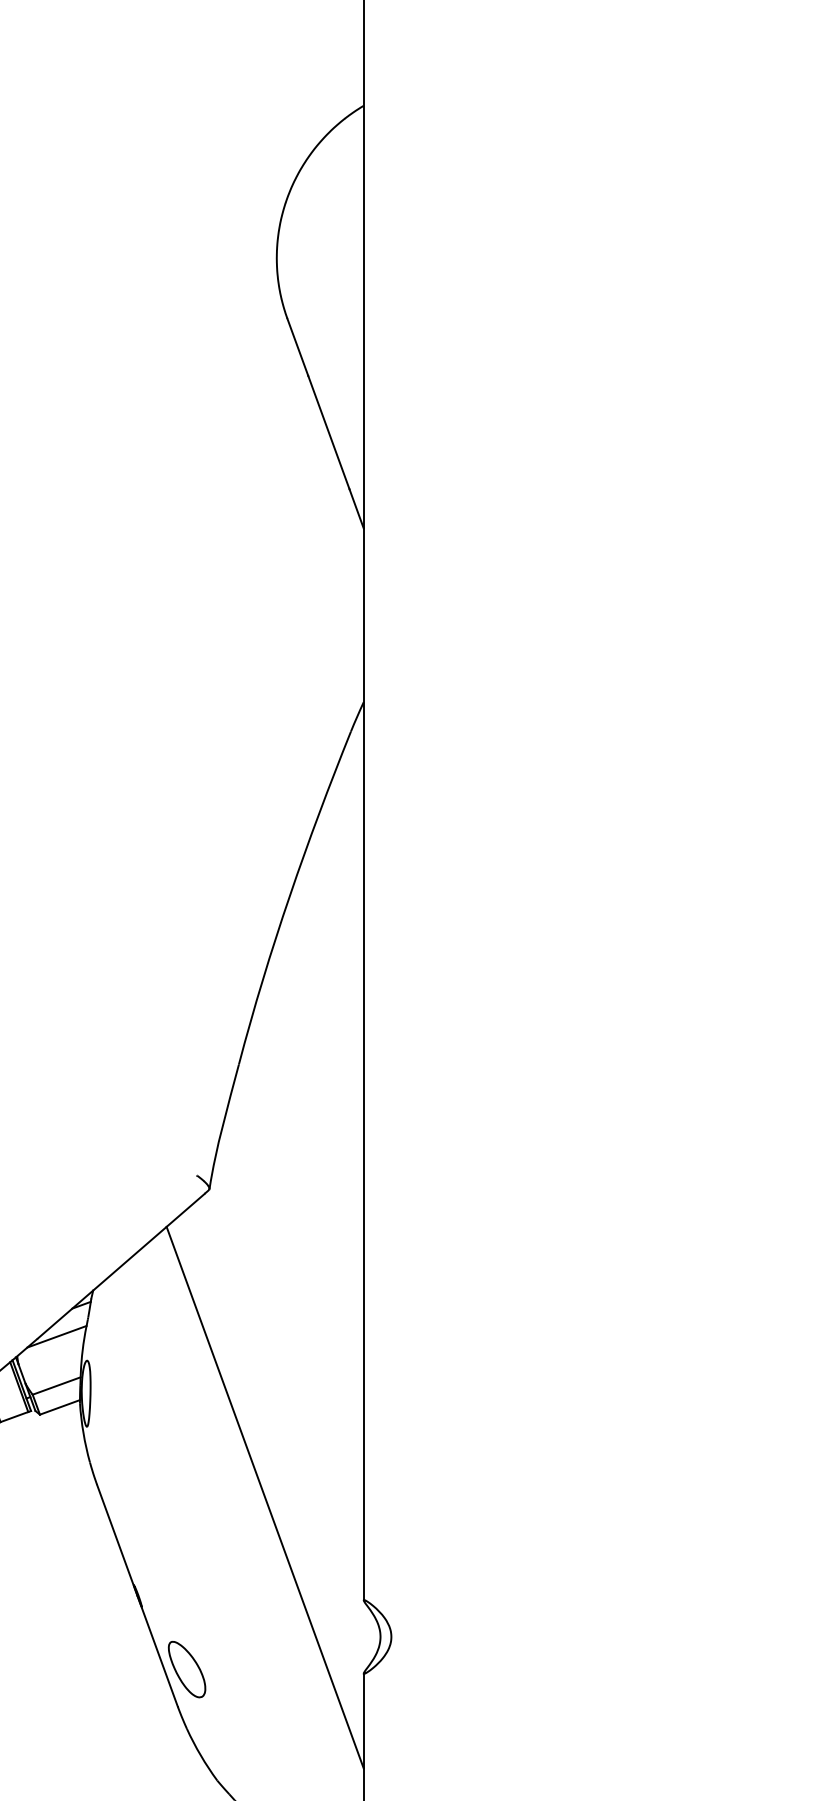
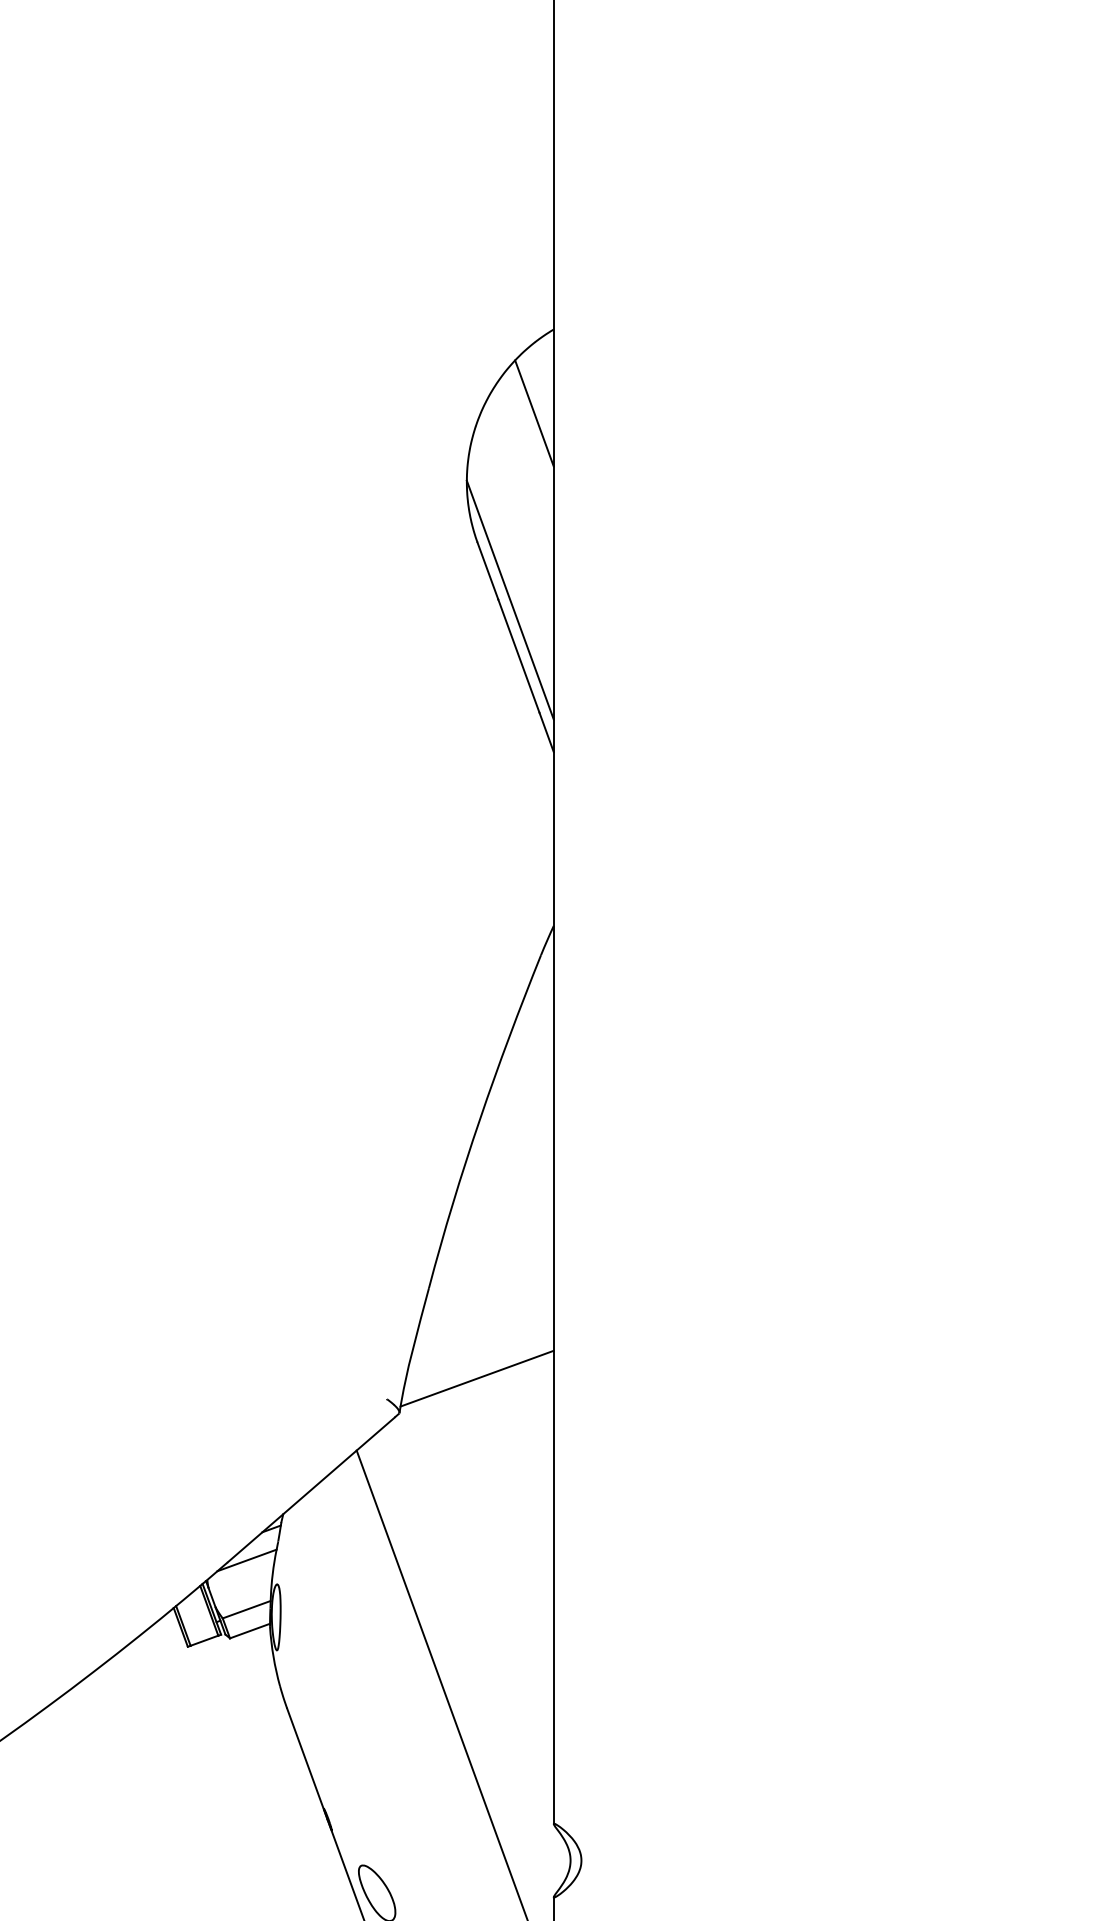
line: (344, 189) -> (534, 413), added
line: (319, 375) -> (509, 599), added
line: (286, 1154) -> (476, 1378), added

